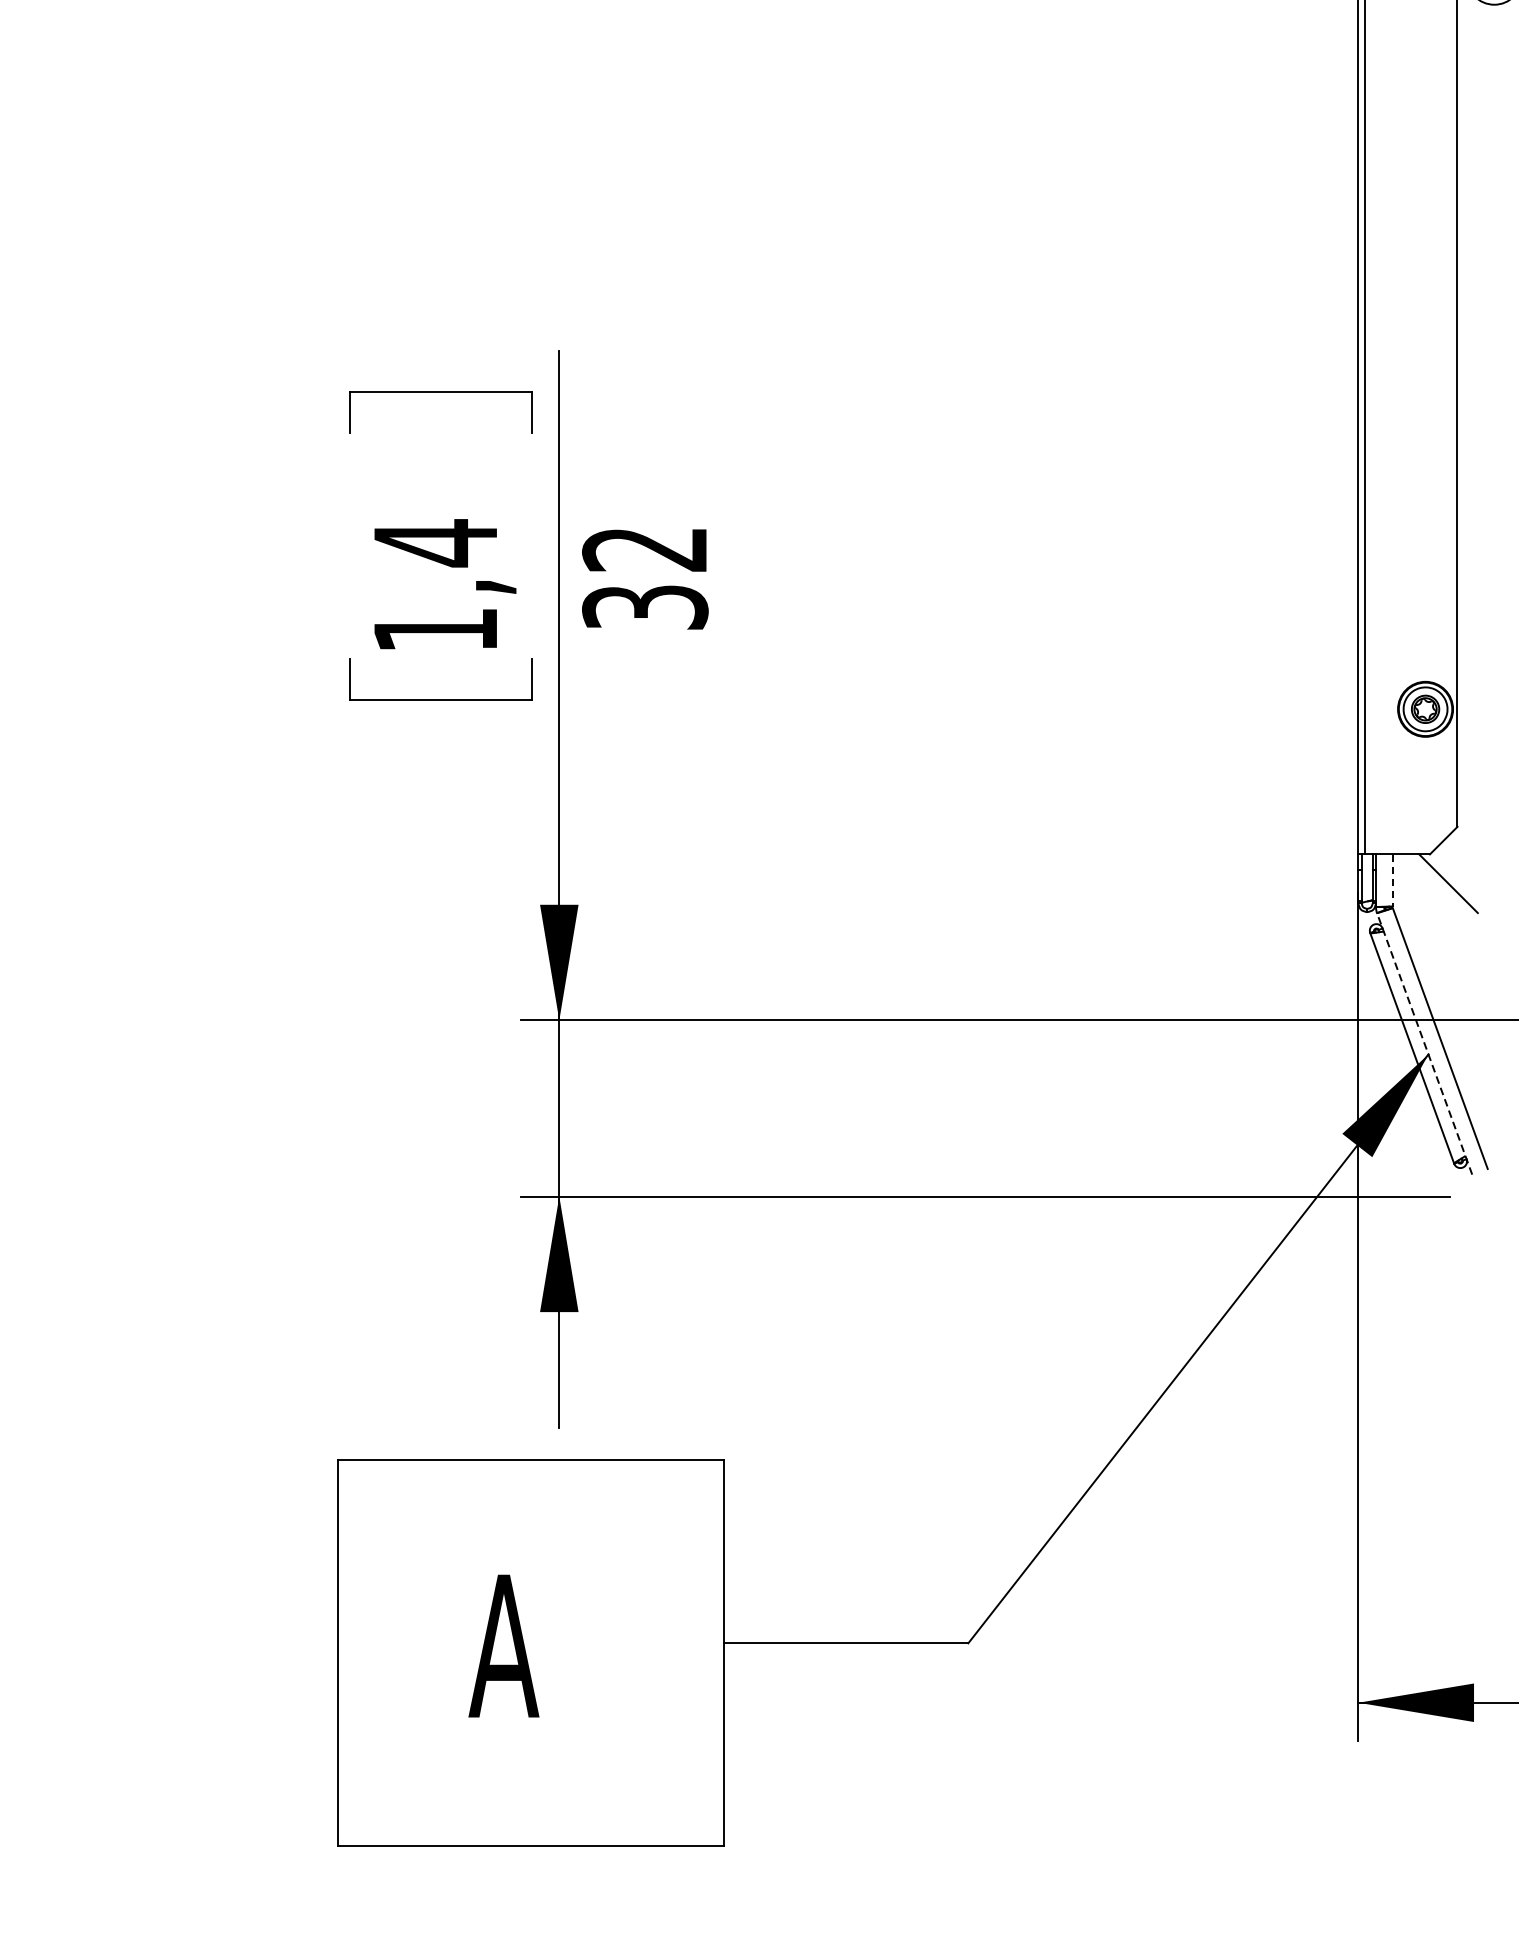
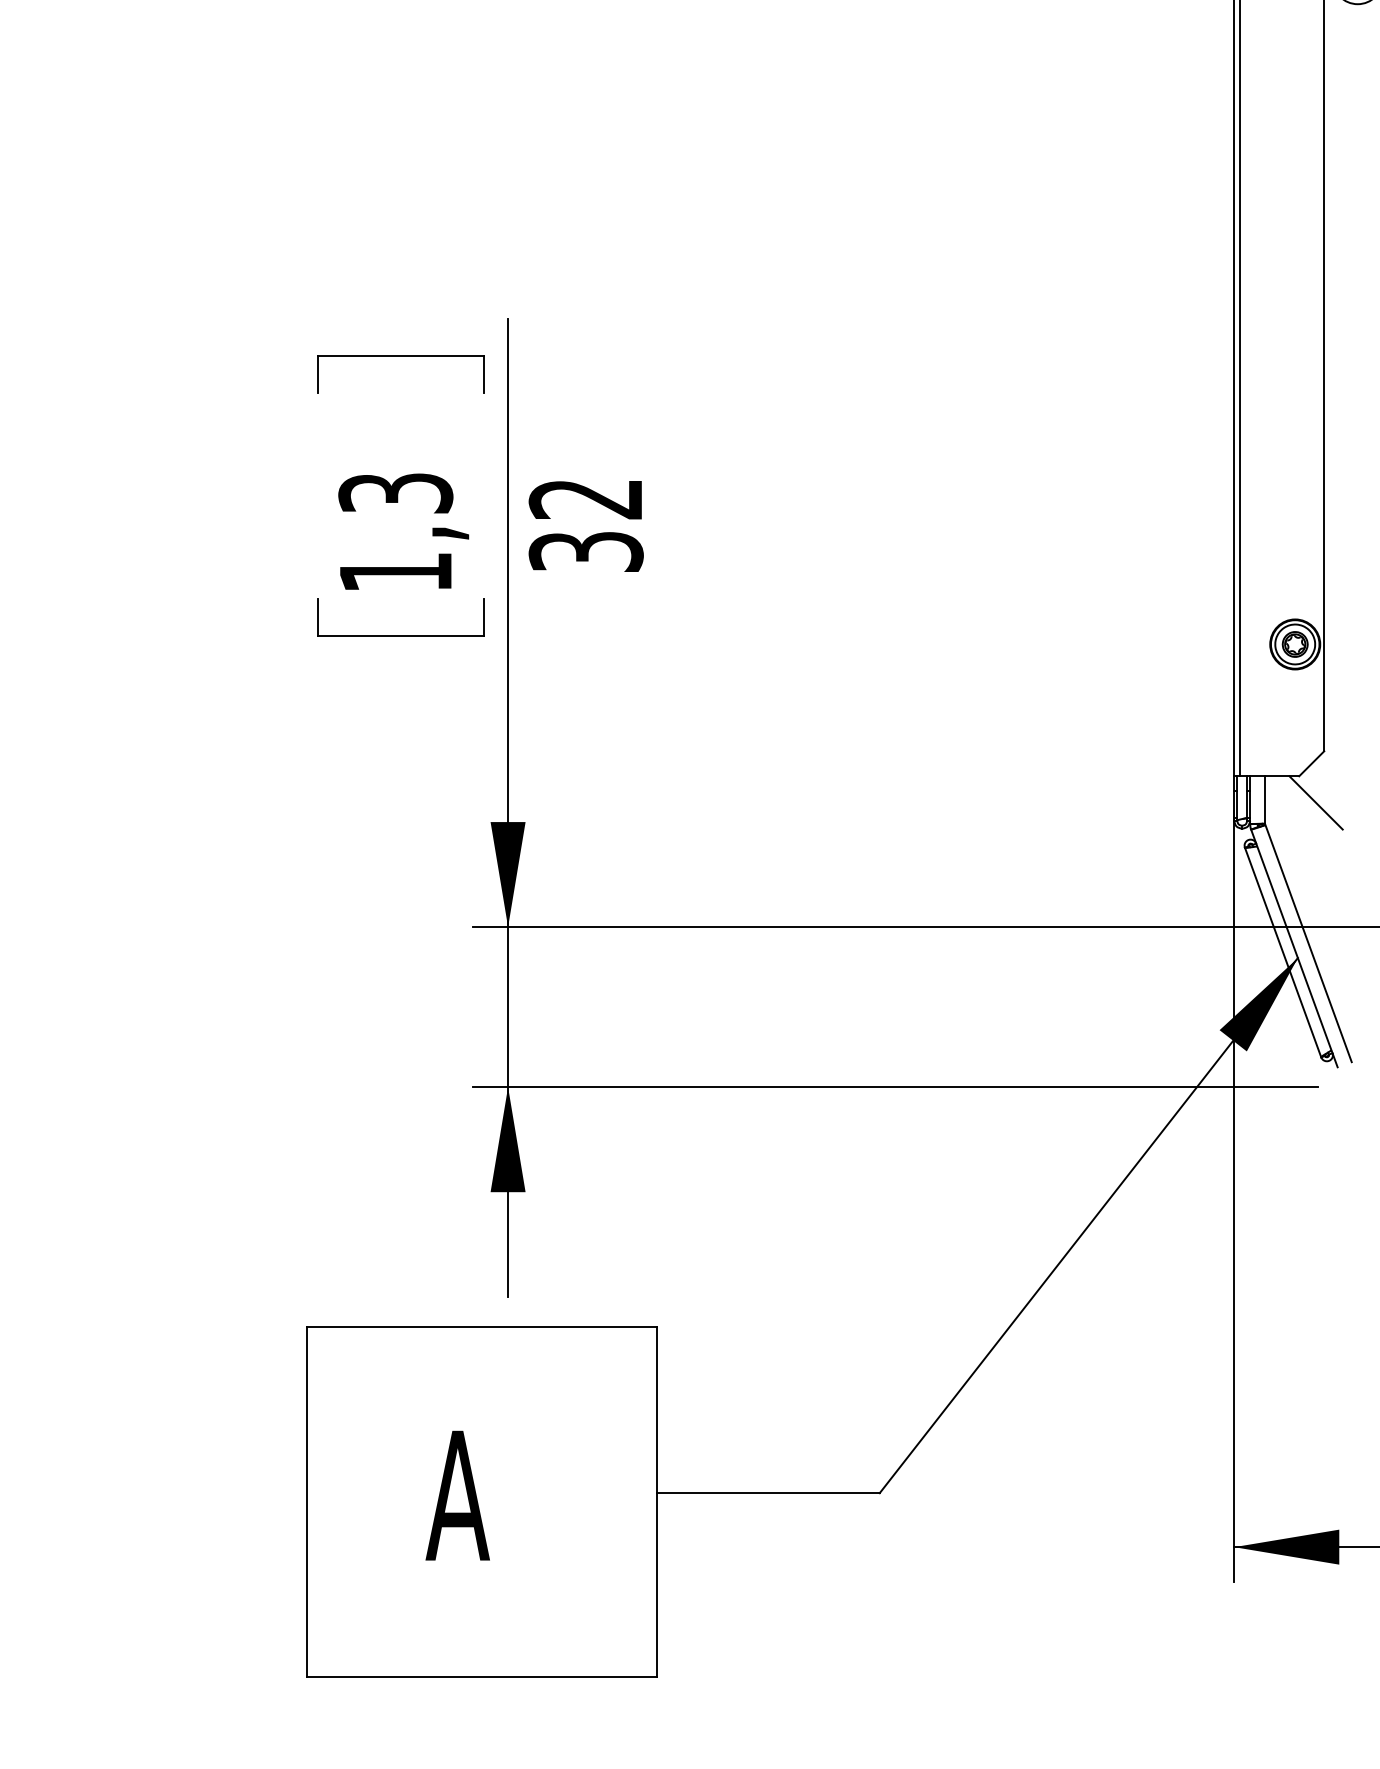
text: (435, 543) -> (395, 493), 1,4 -> 1,3
line: (1392, 881) -> (1265, 800), dashed -> solid
line: (1424, 1043) -> (1294, 948), dashed -> solid

